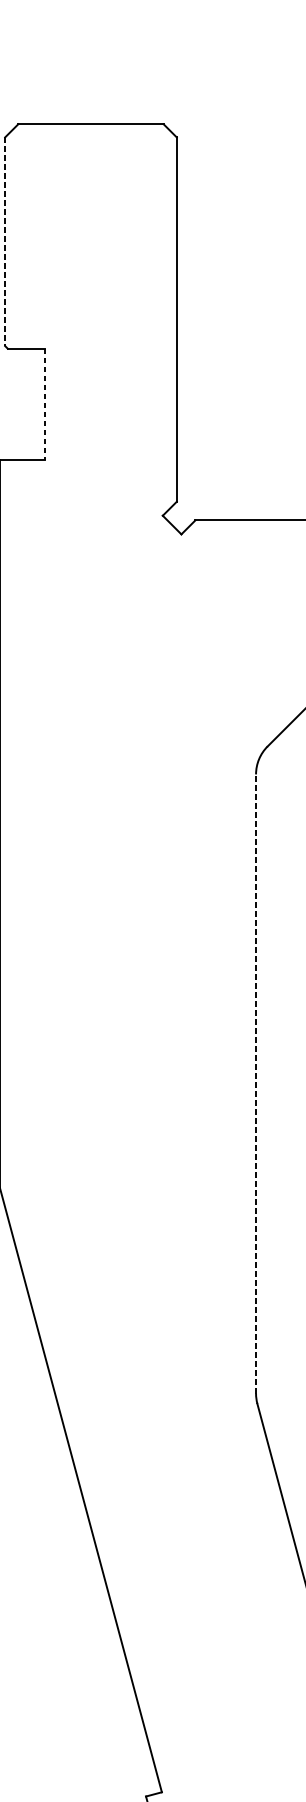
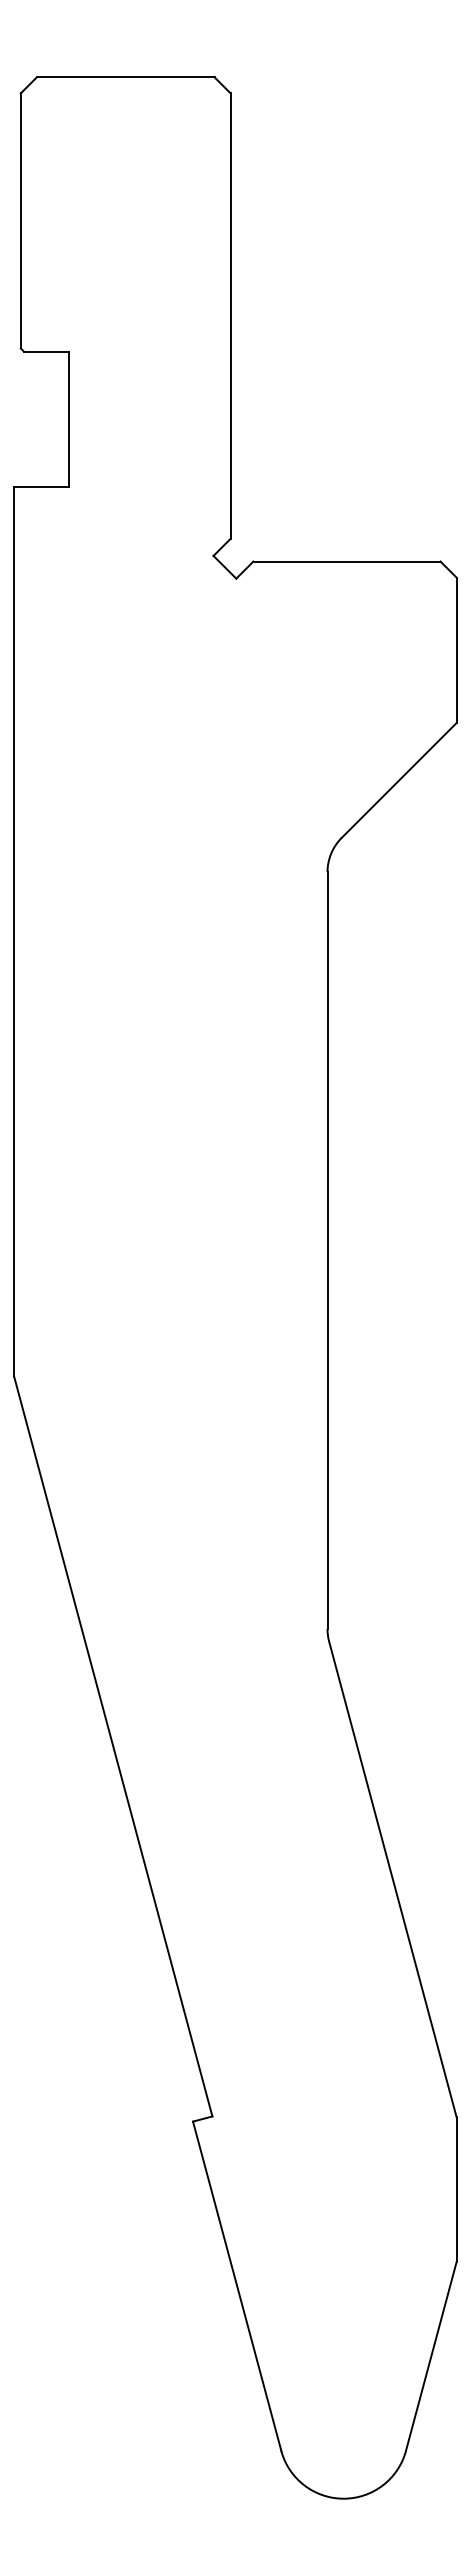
line: (4, 241) -> (20, 220), dashed -> solid
line: (44, 404) -> (69, 419), dashed -> solid
line: (256, 1083) -> (327, 1250), dashed -> solid

